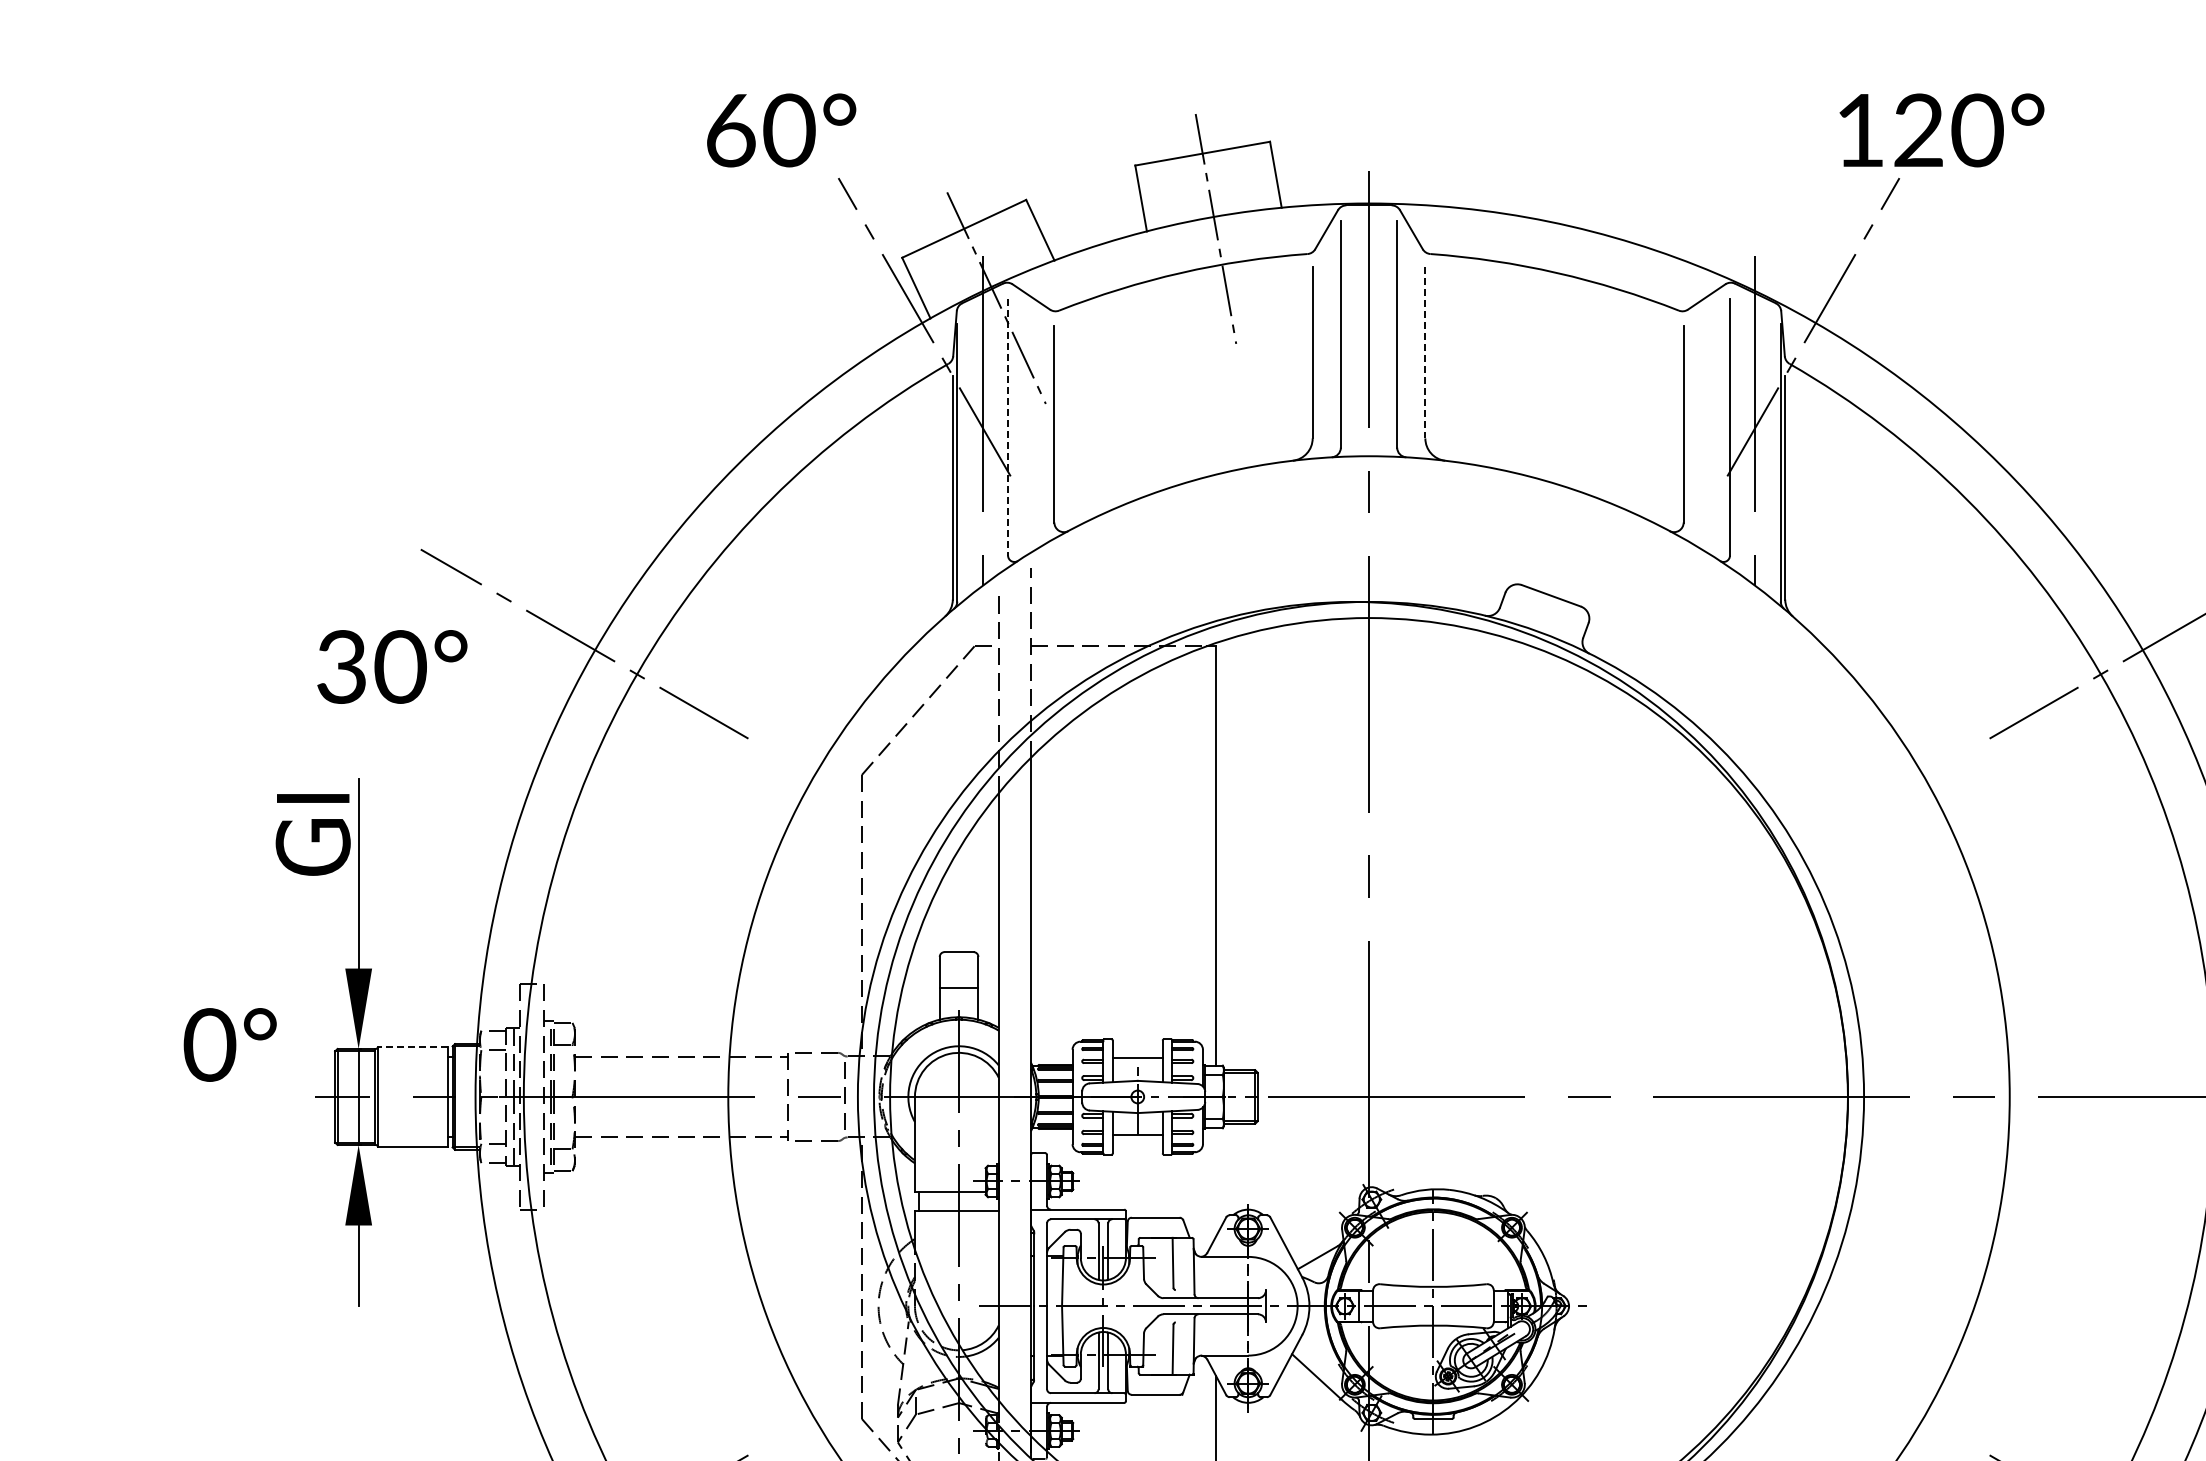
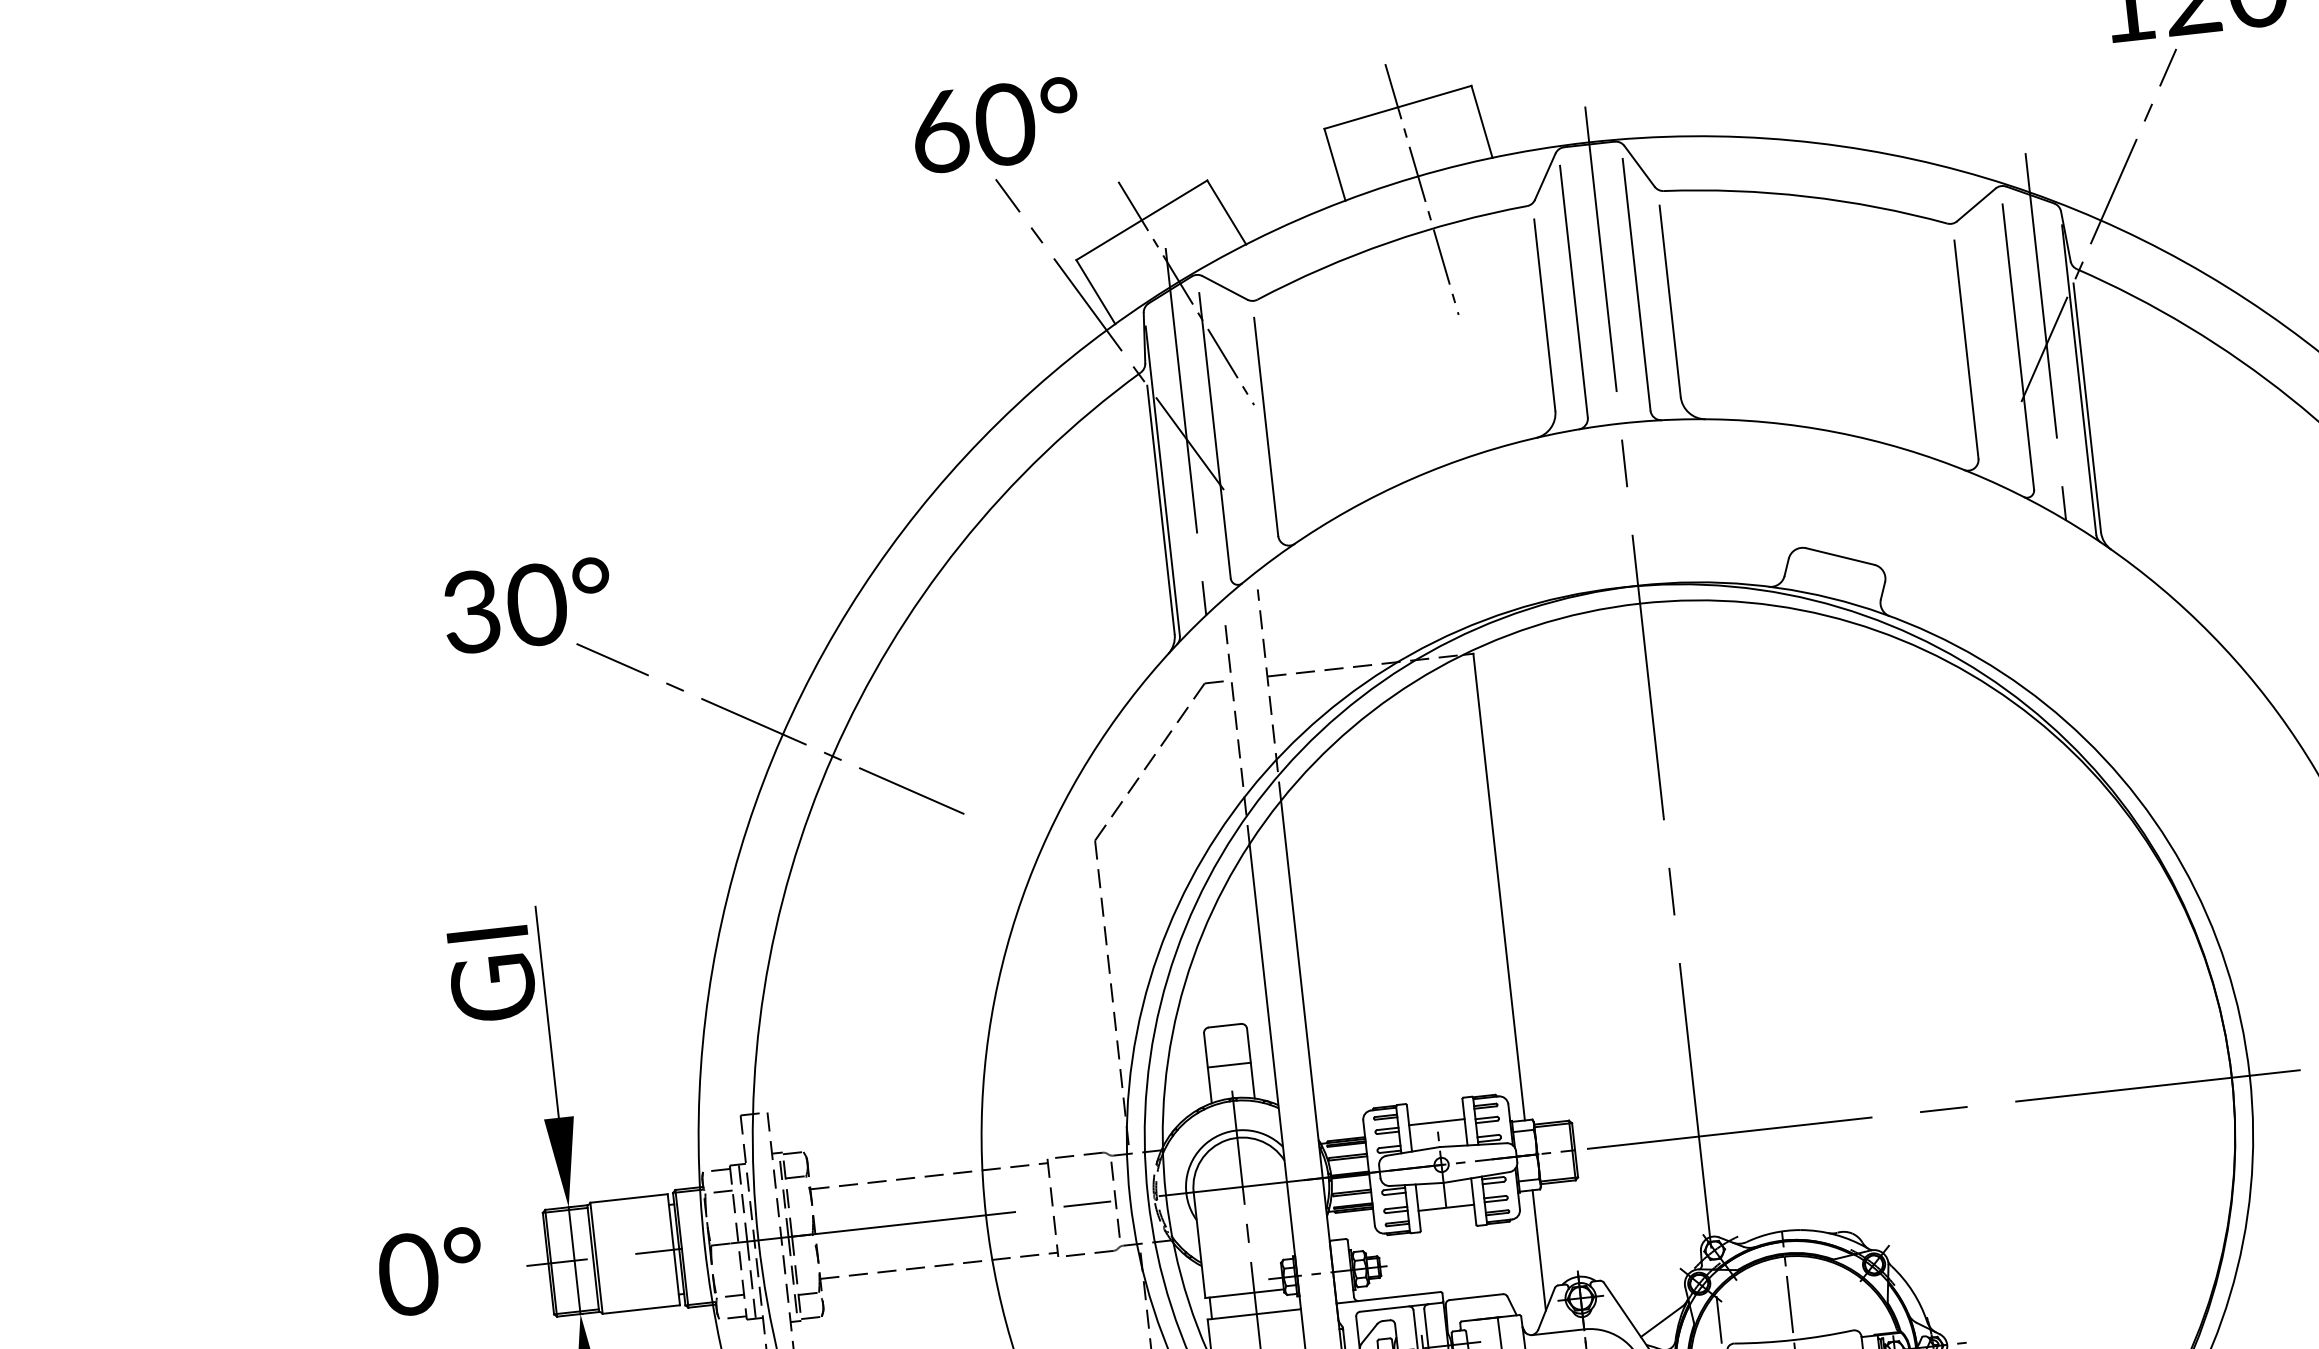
text: (781, 130) -> (996, 125), moved
line: (1425, 352) -> (1670, 301), dashed -> solid
line: (1008, 427) -> (1215, 435), dashed -> solid
text: (392, 666) -> (528, 605), moved
text: (229, 1044) -> (430, 1271), moved
line: (413, 1047) -> (629, 1198), dashed -> solid
line: (1216, 1182) -> (1539, 1250), added

